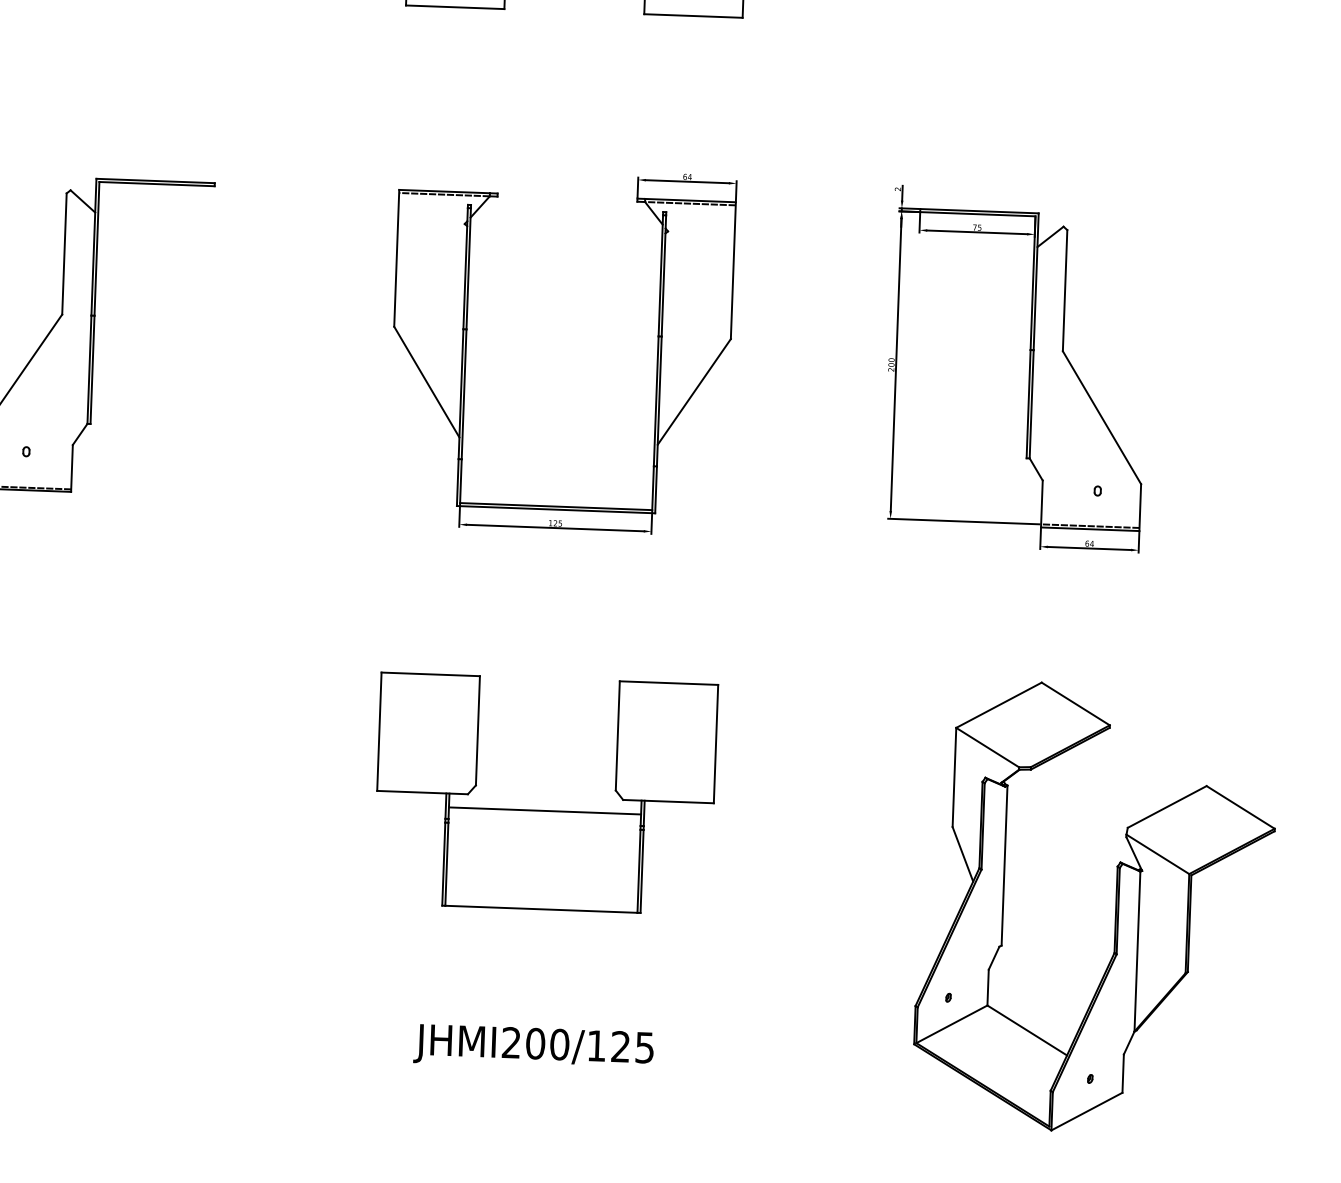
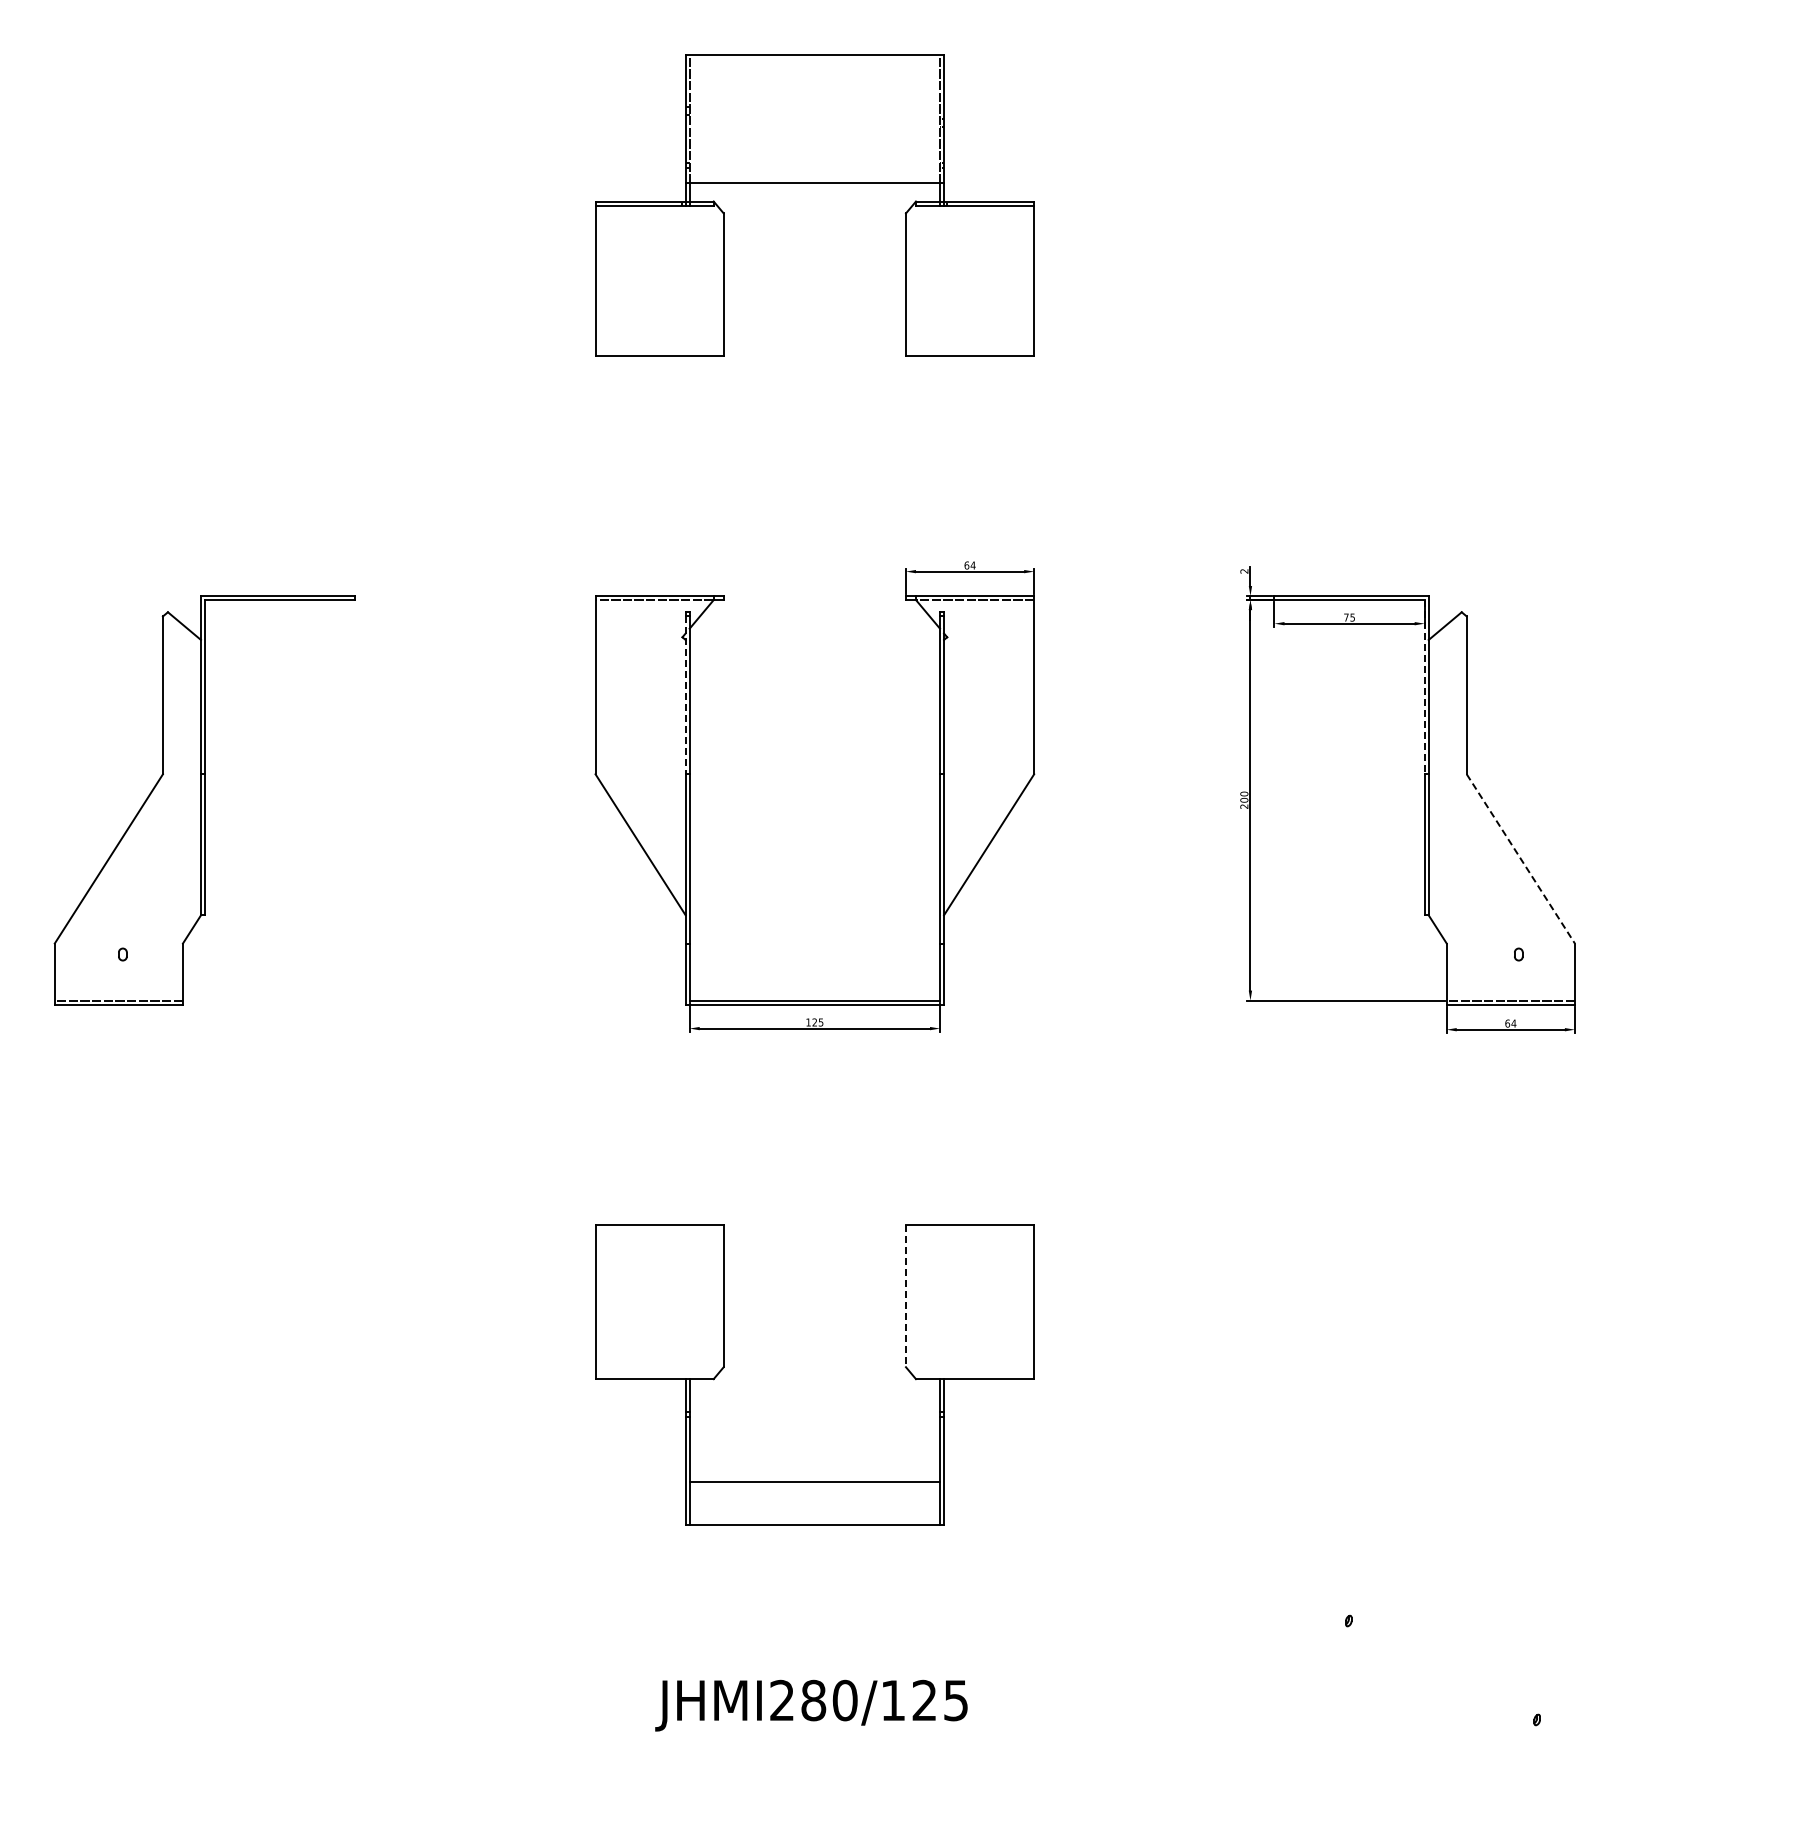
line: (465, 268) -> (685, 695), solid -> dashed
line: (1032, 283) -> (1424, 687), solid -> dashed
line: (1102, 418) -> (1521, 859), solid -> dashed
line: (617, 736) -> (905, 1296), solid -> dashed
line: (544, 811) -> (814, 1482), moved
part: (1116, 908) -> (1562, 1497), removed
text: (535, 1043) -> (813, 1700), JHMI200/125 -> JHMI280/125

